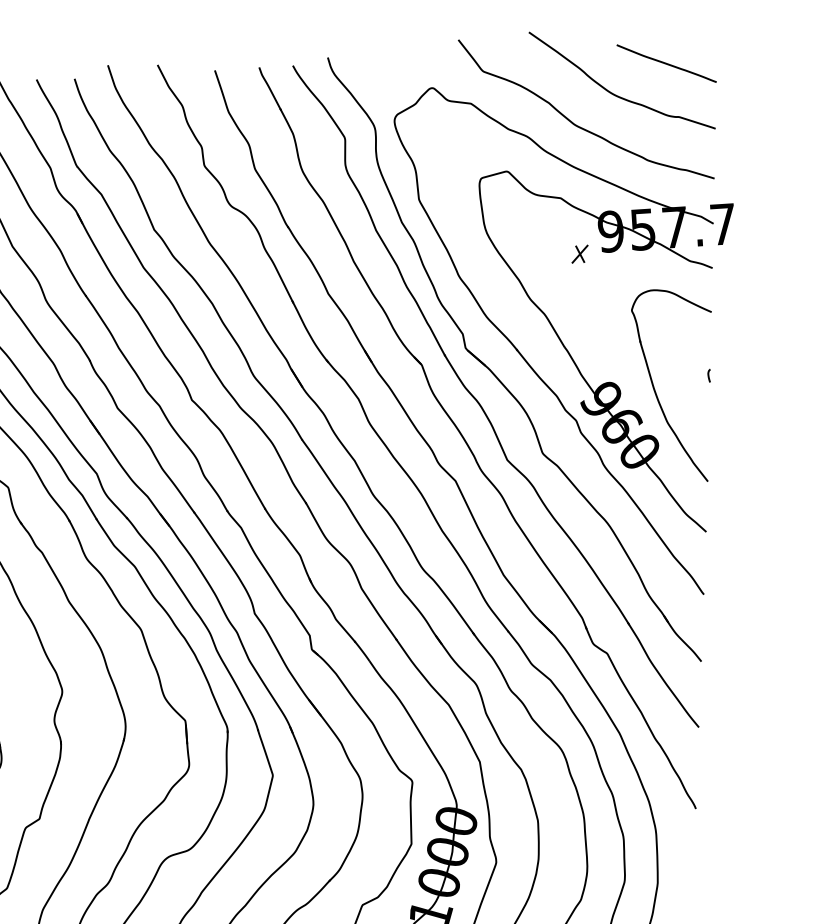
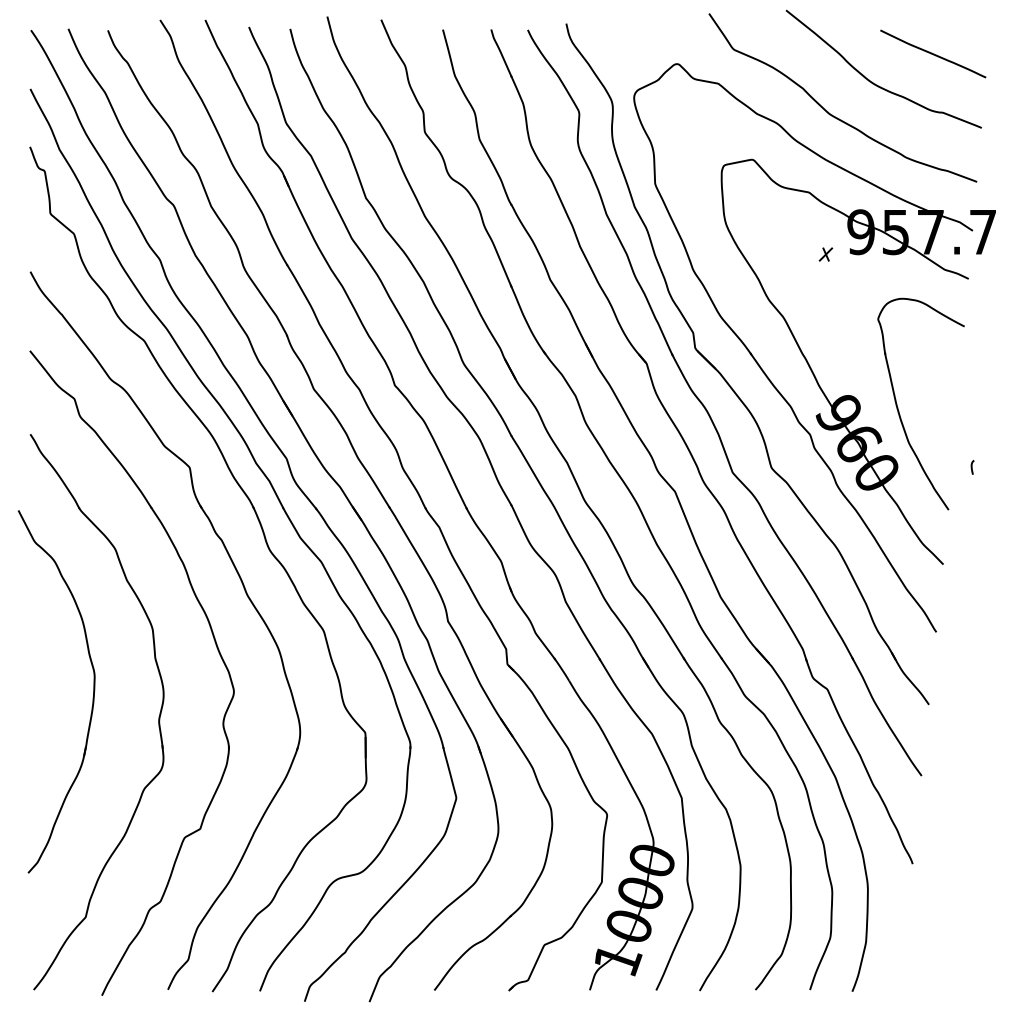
part: (579, 254) -> (825, 254), size x0.7
curve: (709, 375) -> (972, 467), moved

